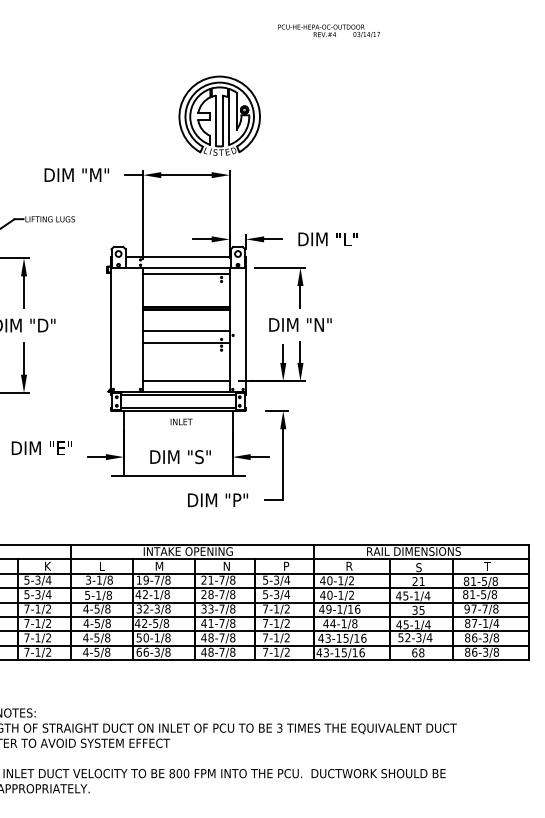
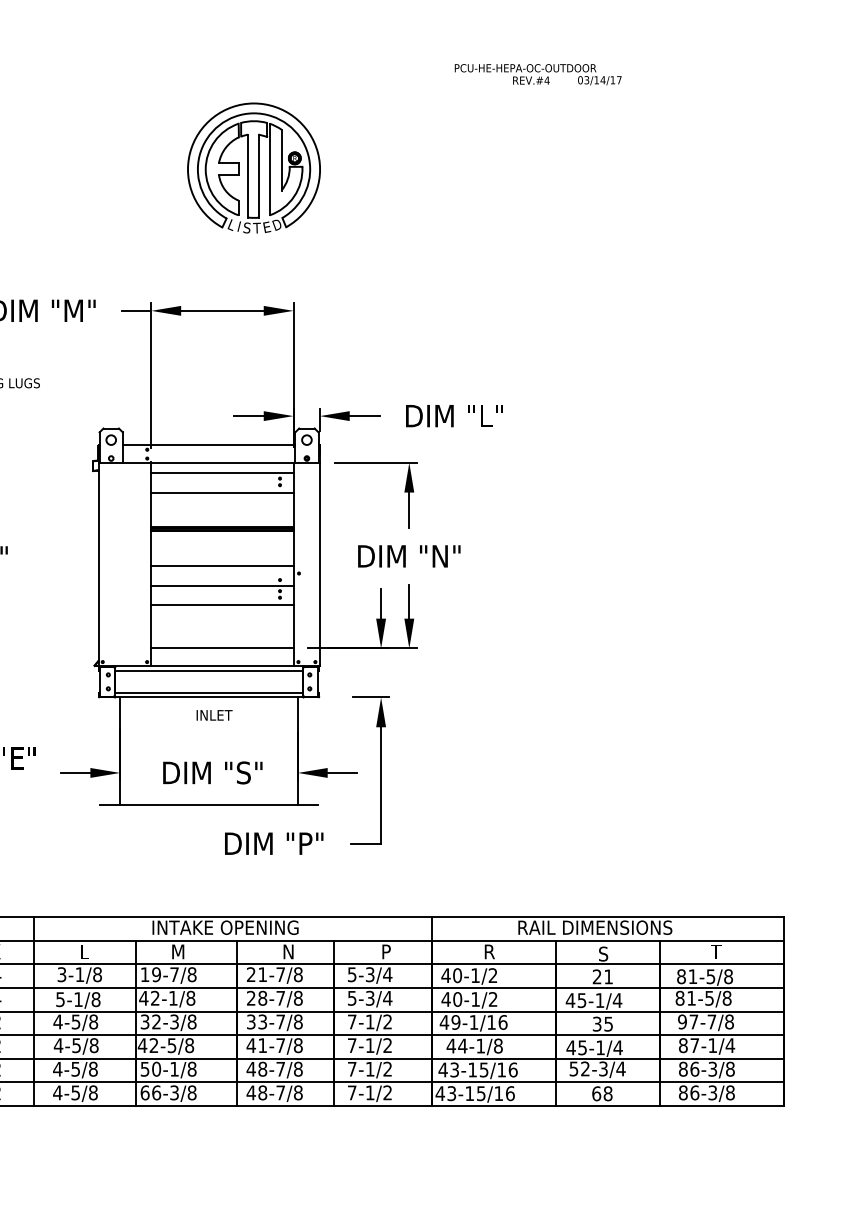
text: (328, 30) -> (537, 73), moved
part: (219, 115) -> (253, 167), moved
line: (186, 286) -> (222, 493), added
line: (186, 354) -> (222, 604), added

